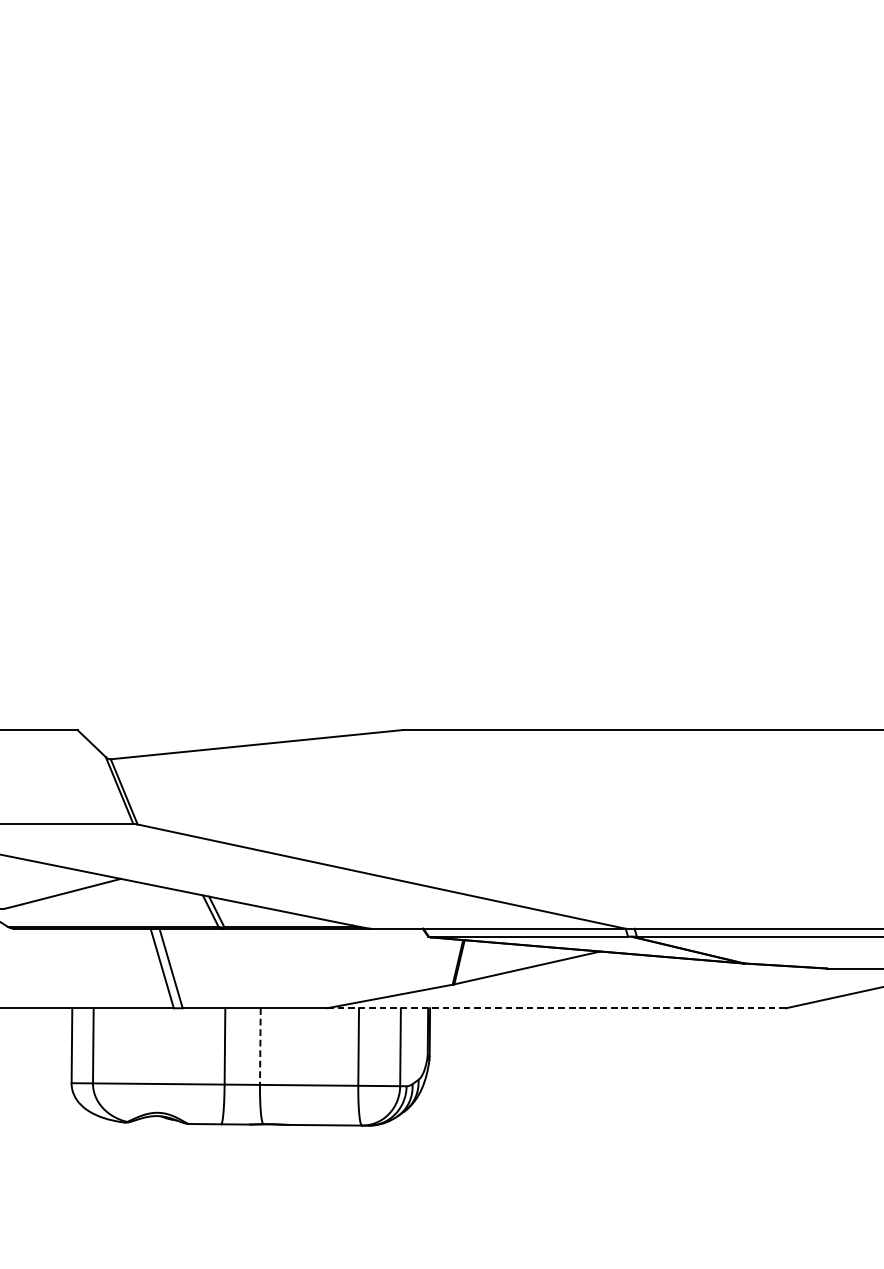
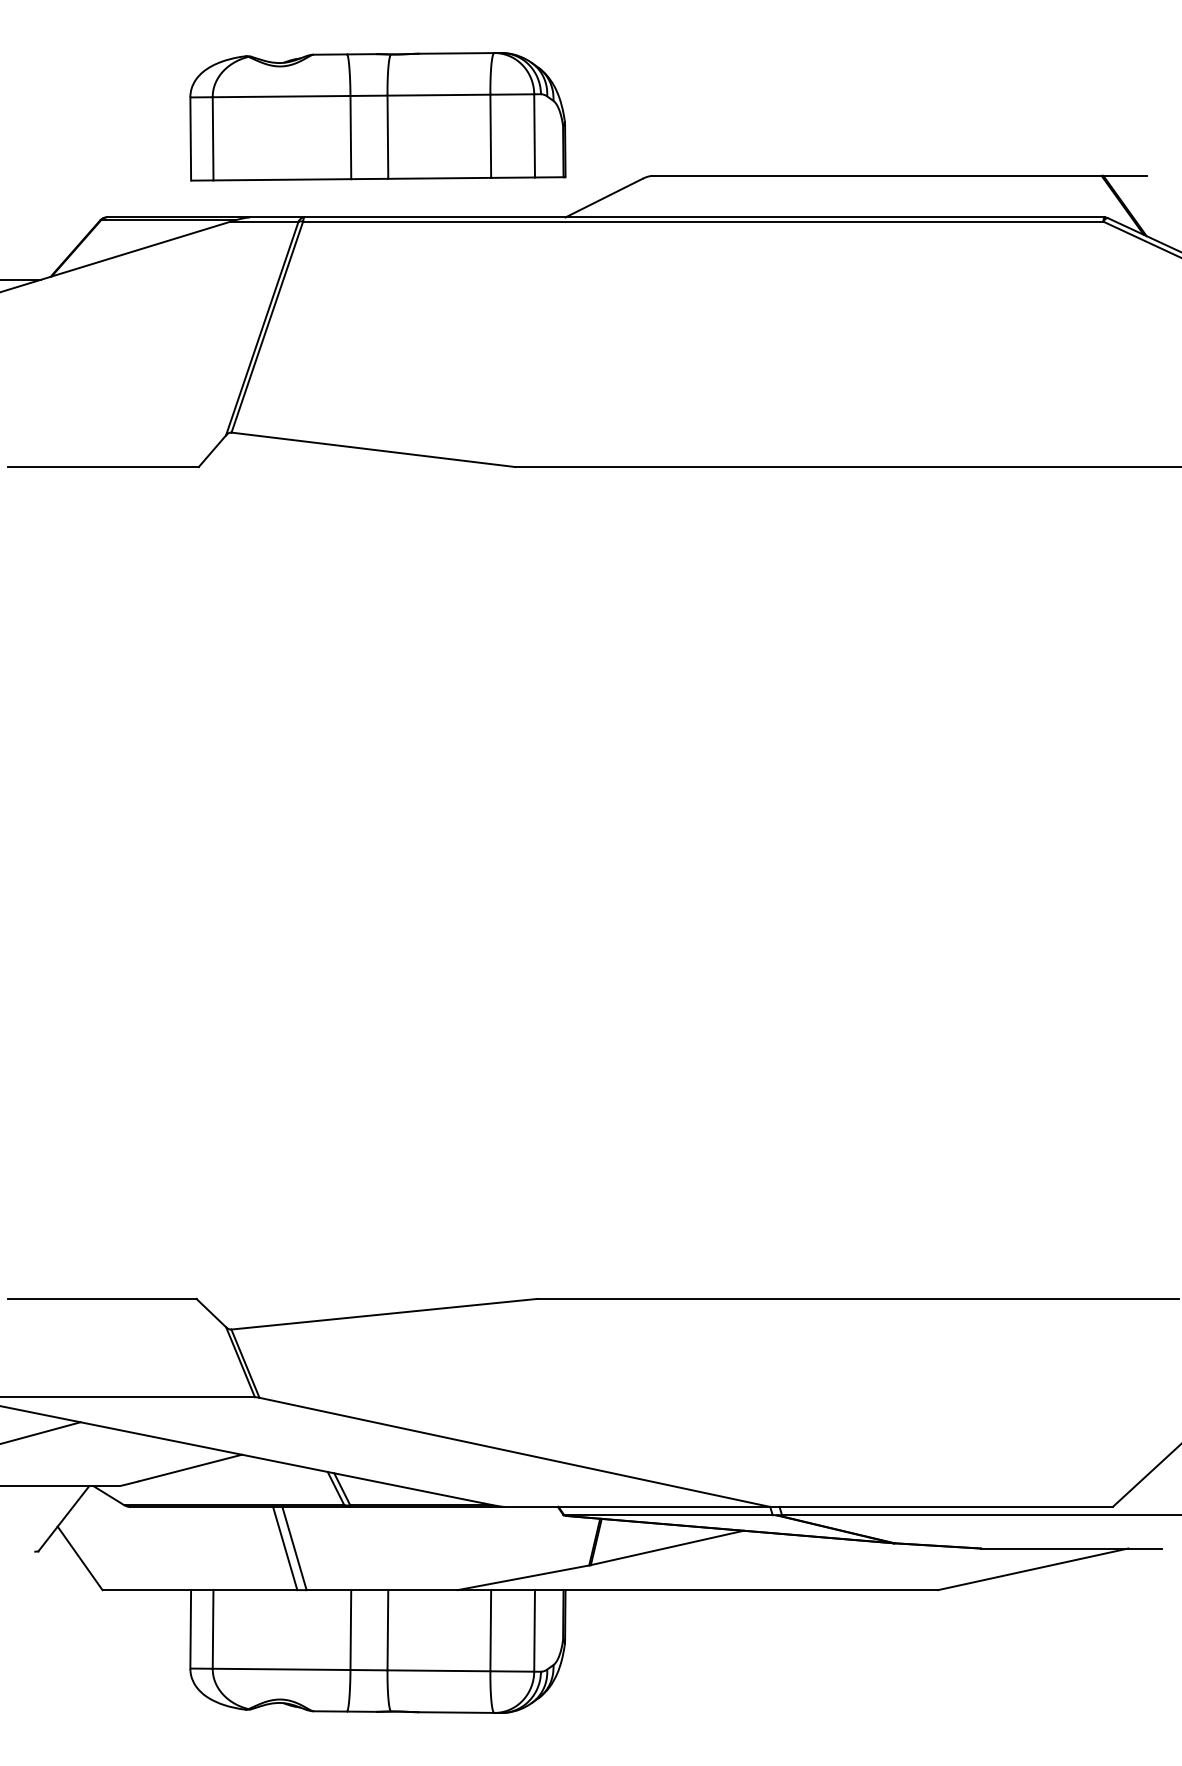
line: (557, 1008) -> (698, 1590), dashed -> solid
line: (259, 1046) -> (387, 1630), dashed -> solid

